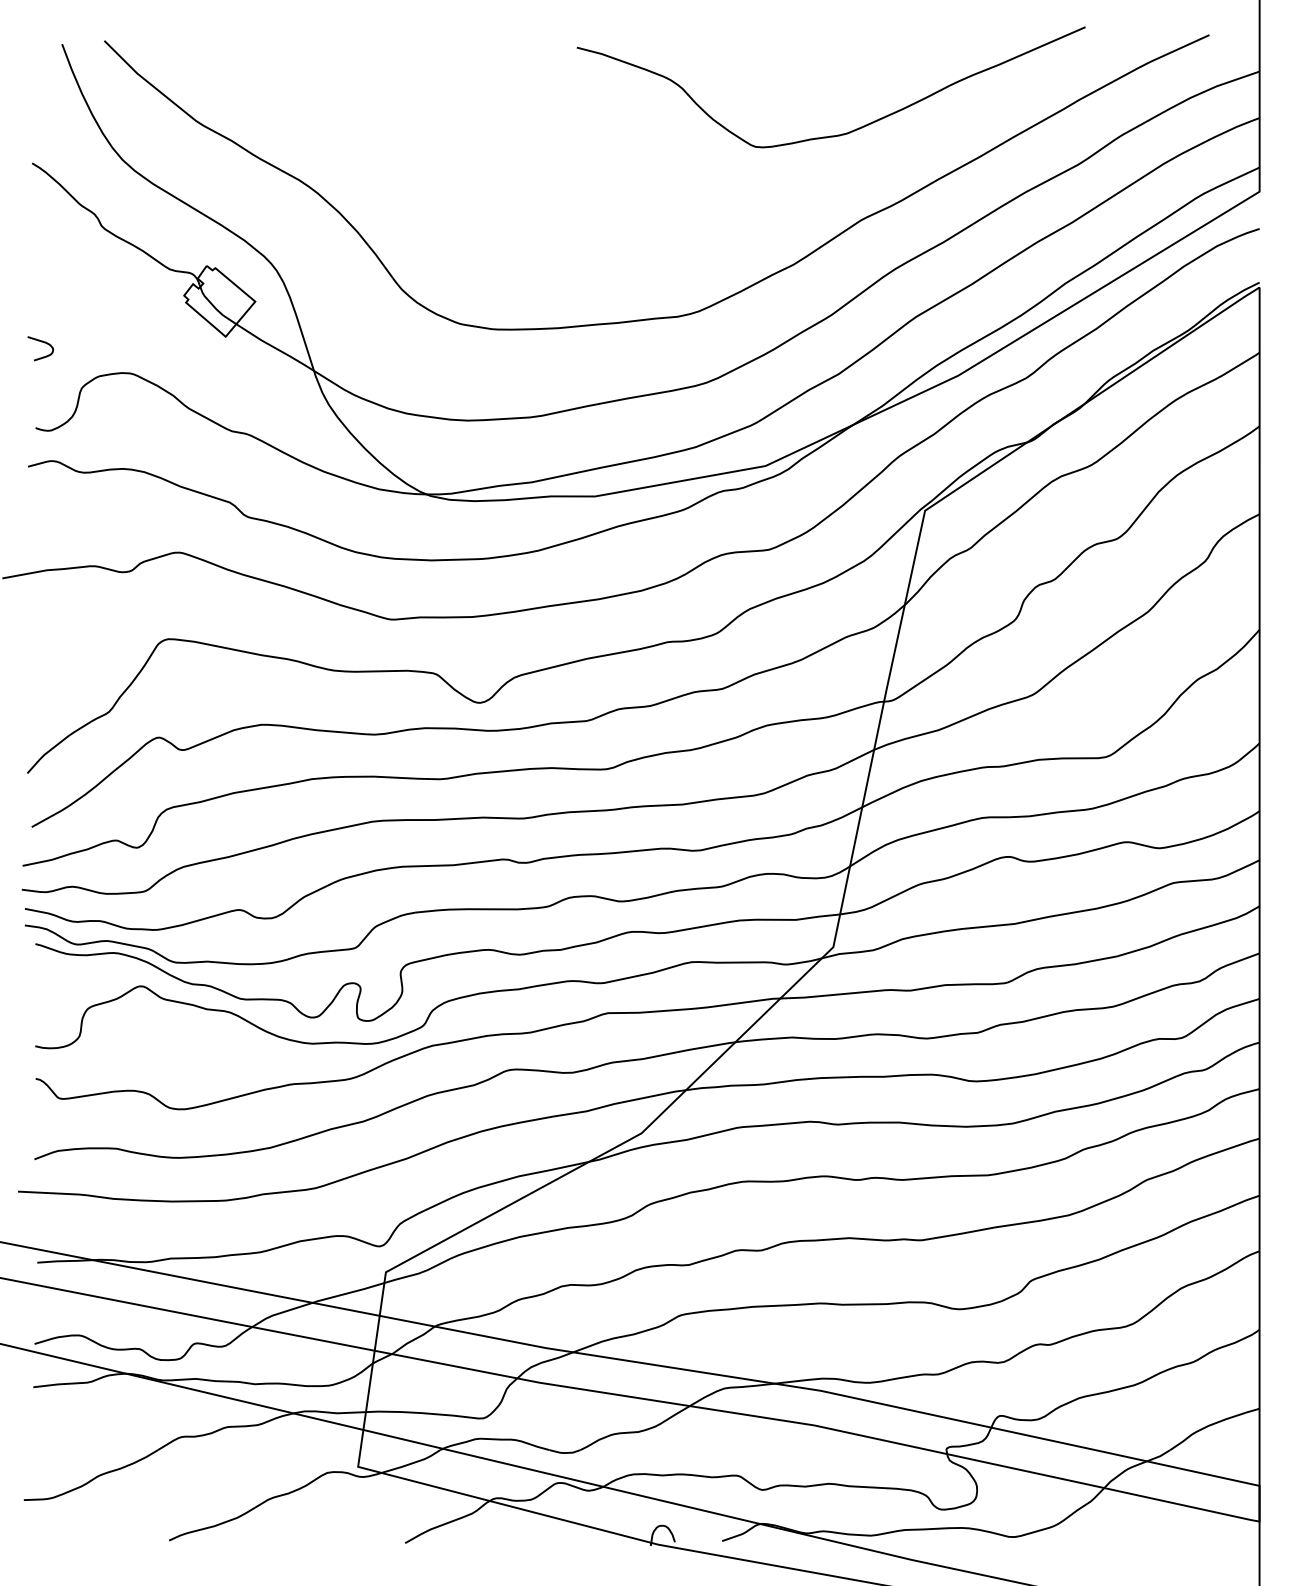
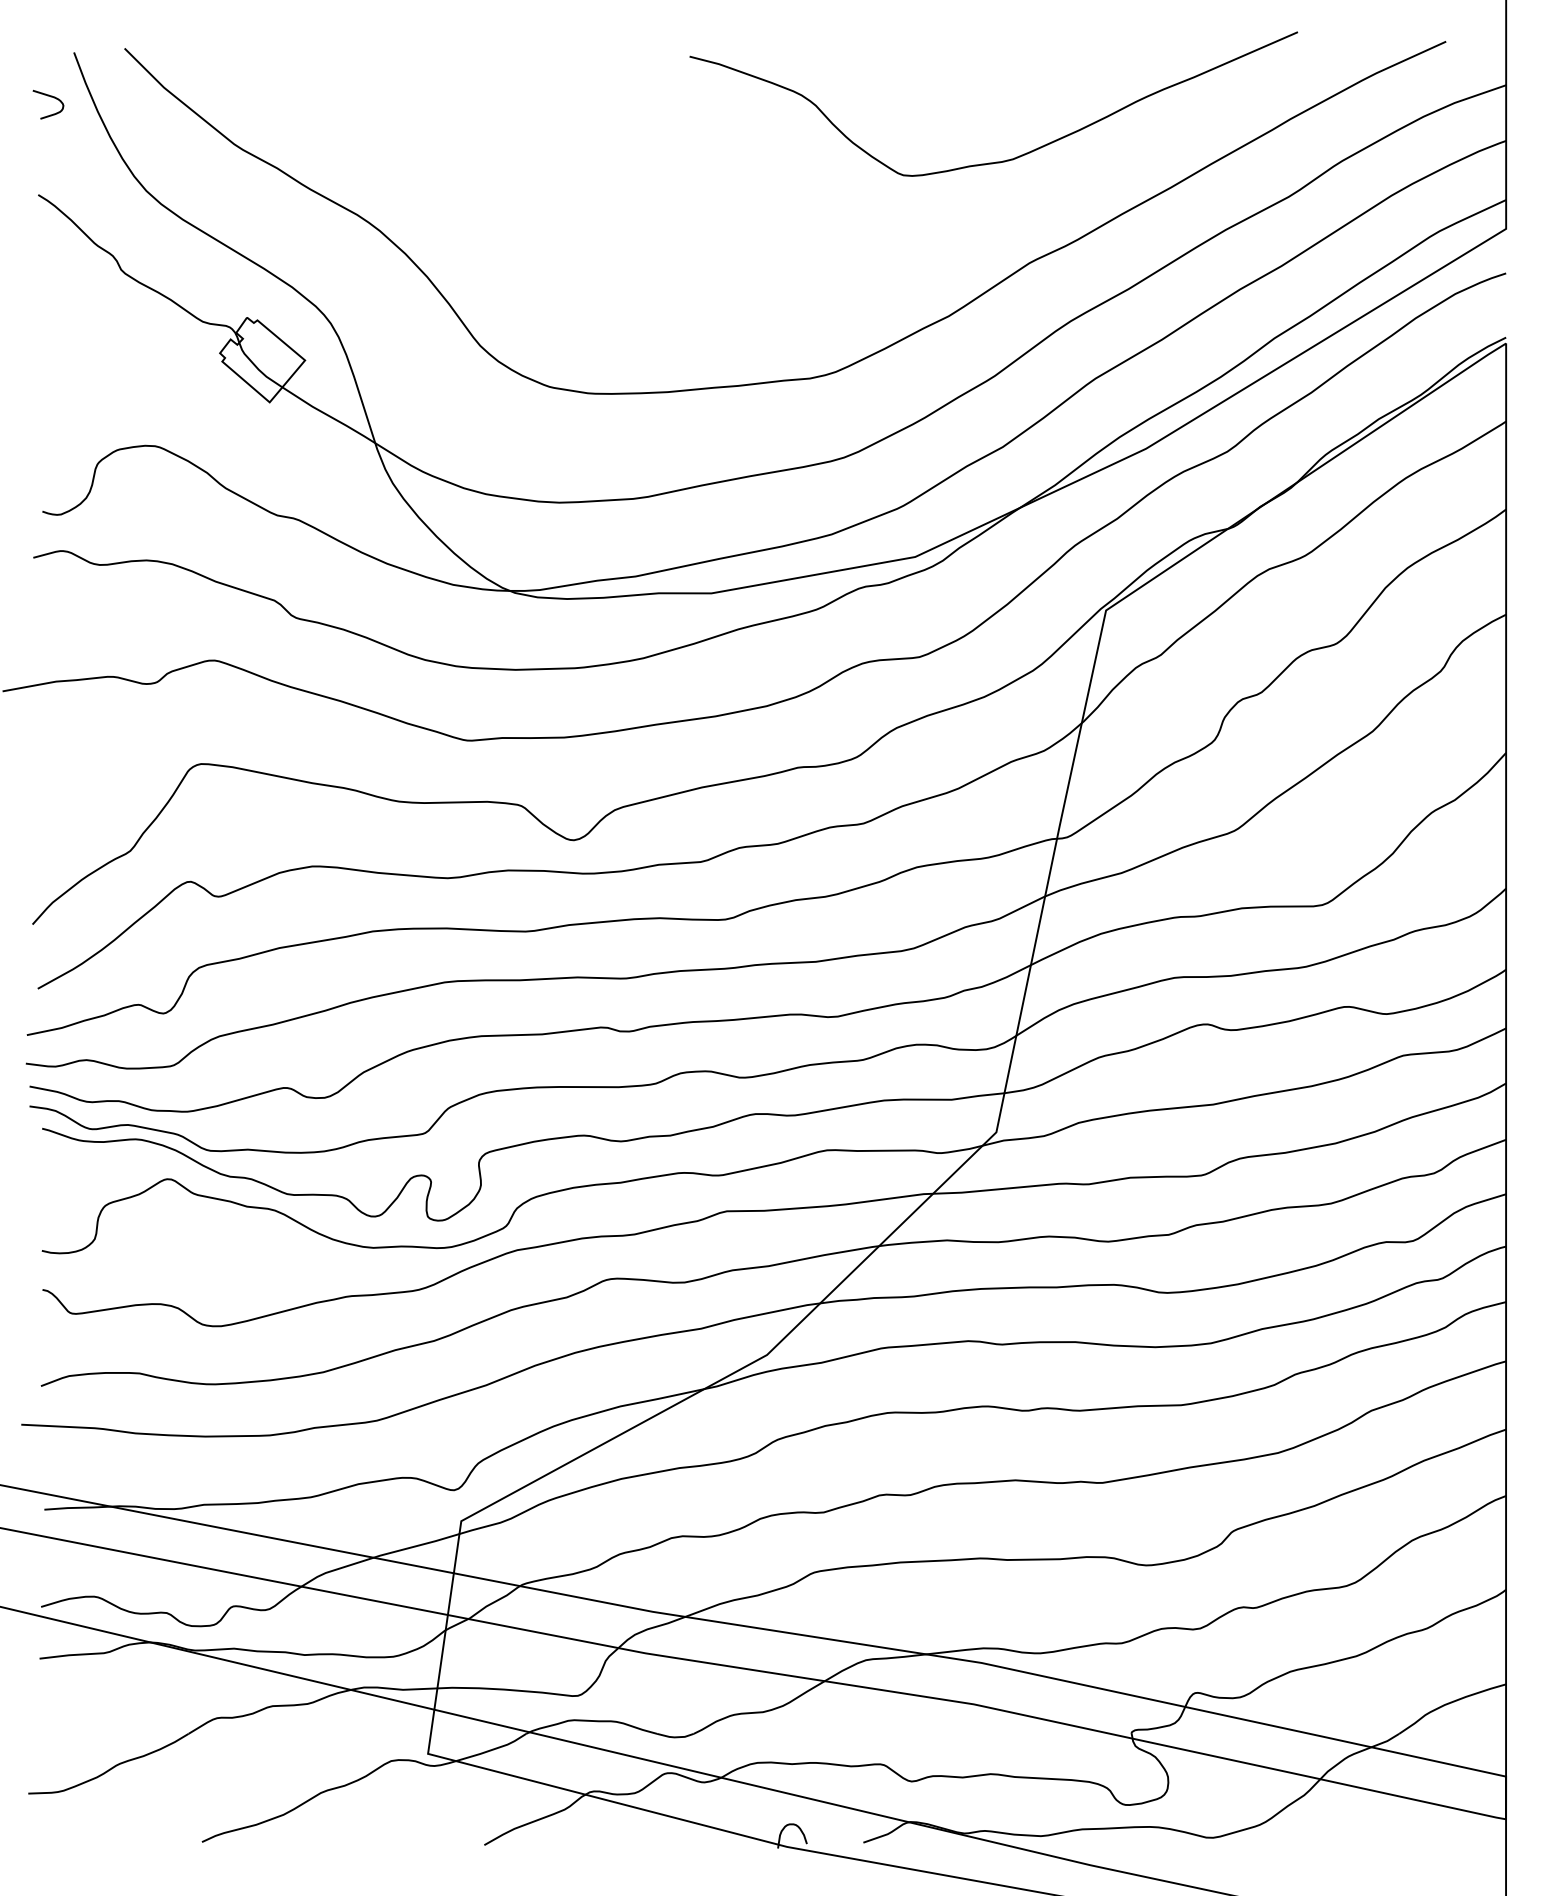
curve: (42, 342) -> (50, 97), moved

